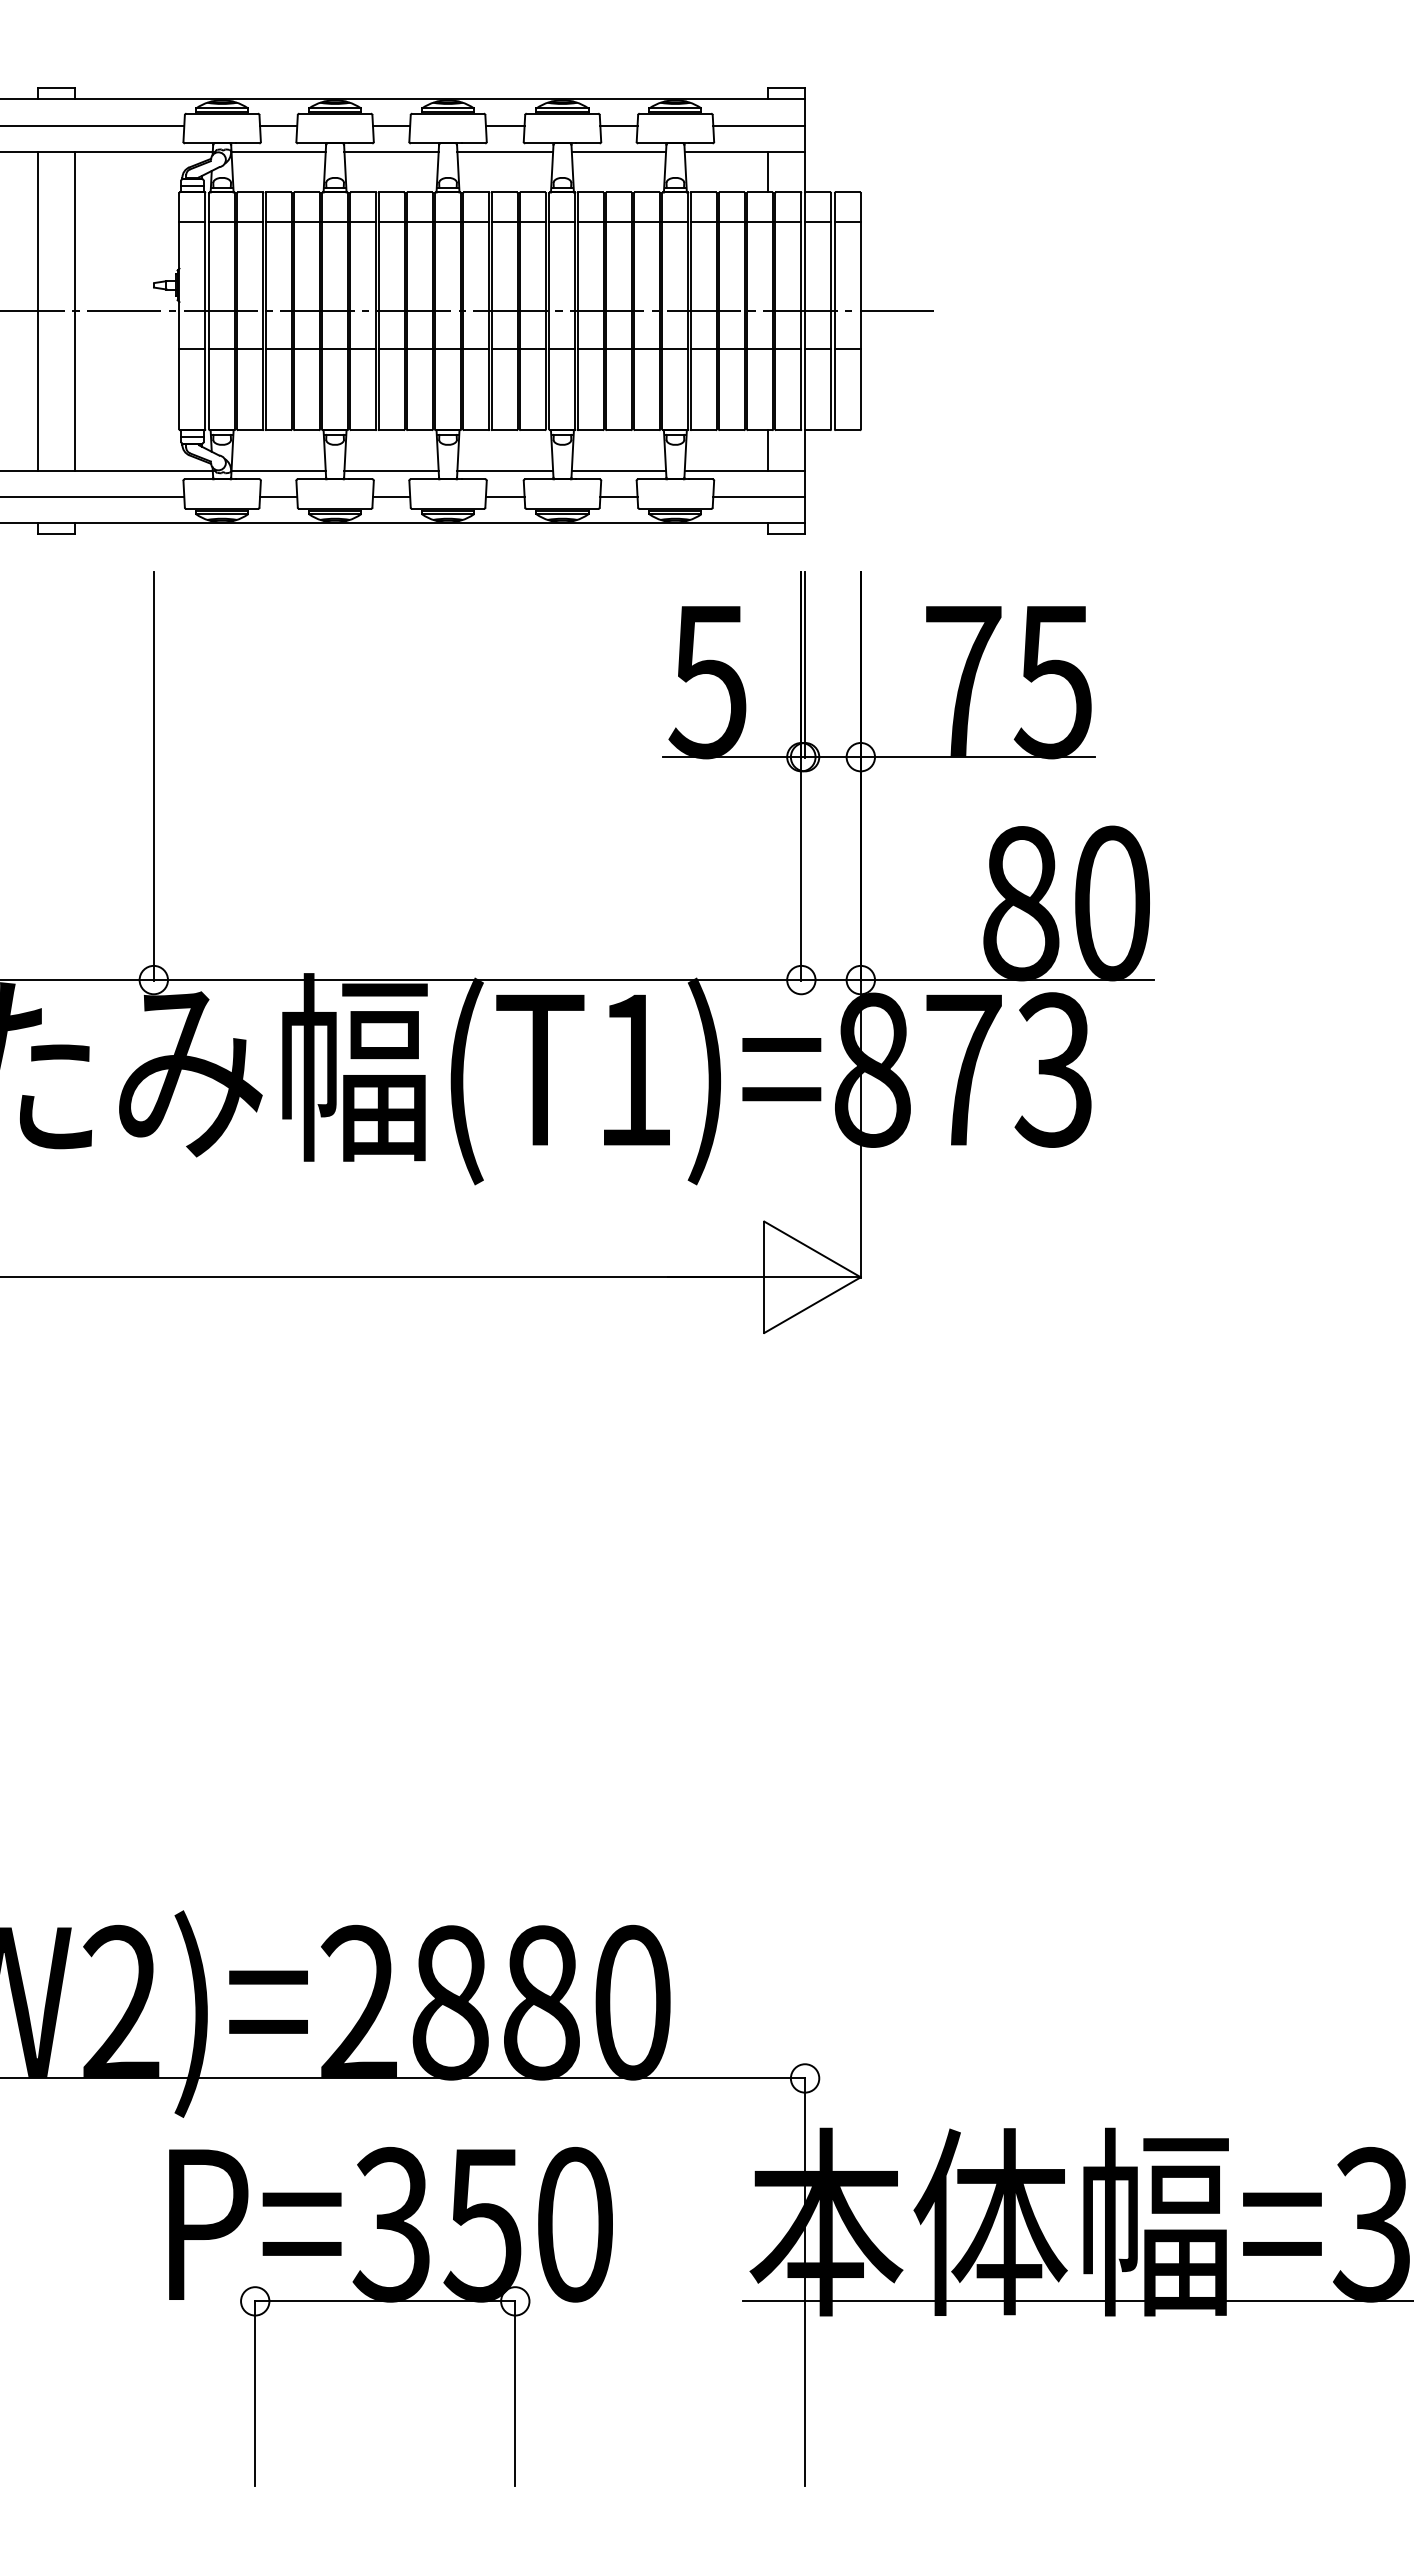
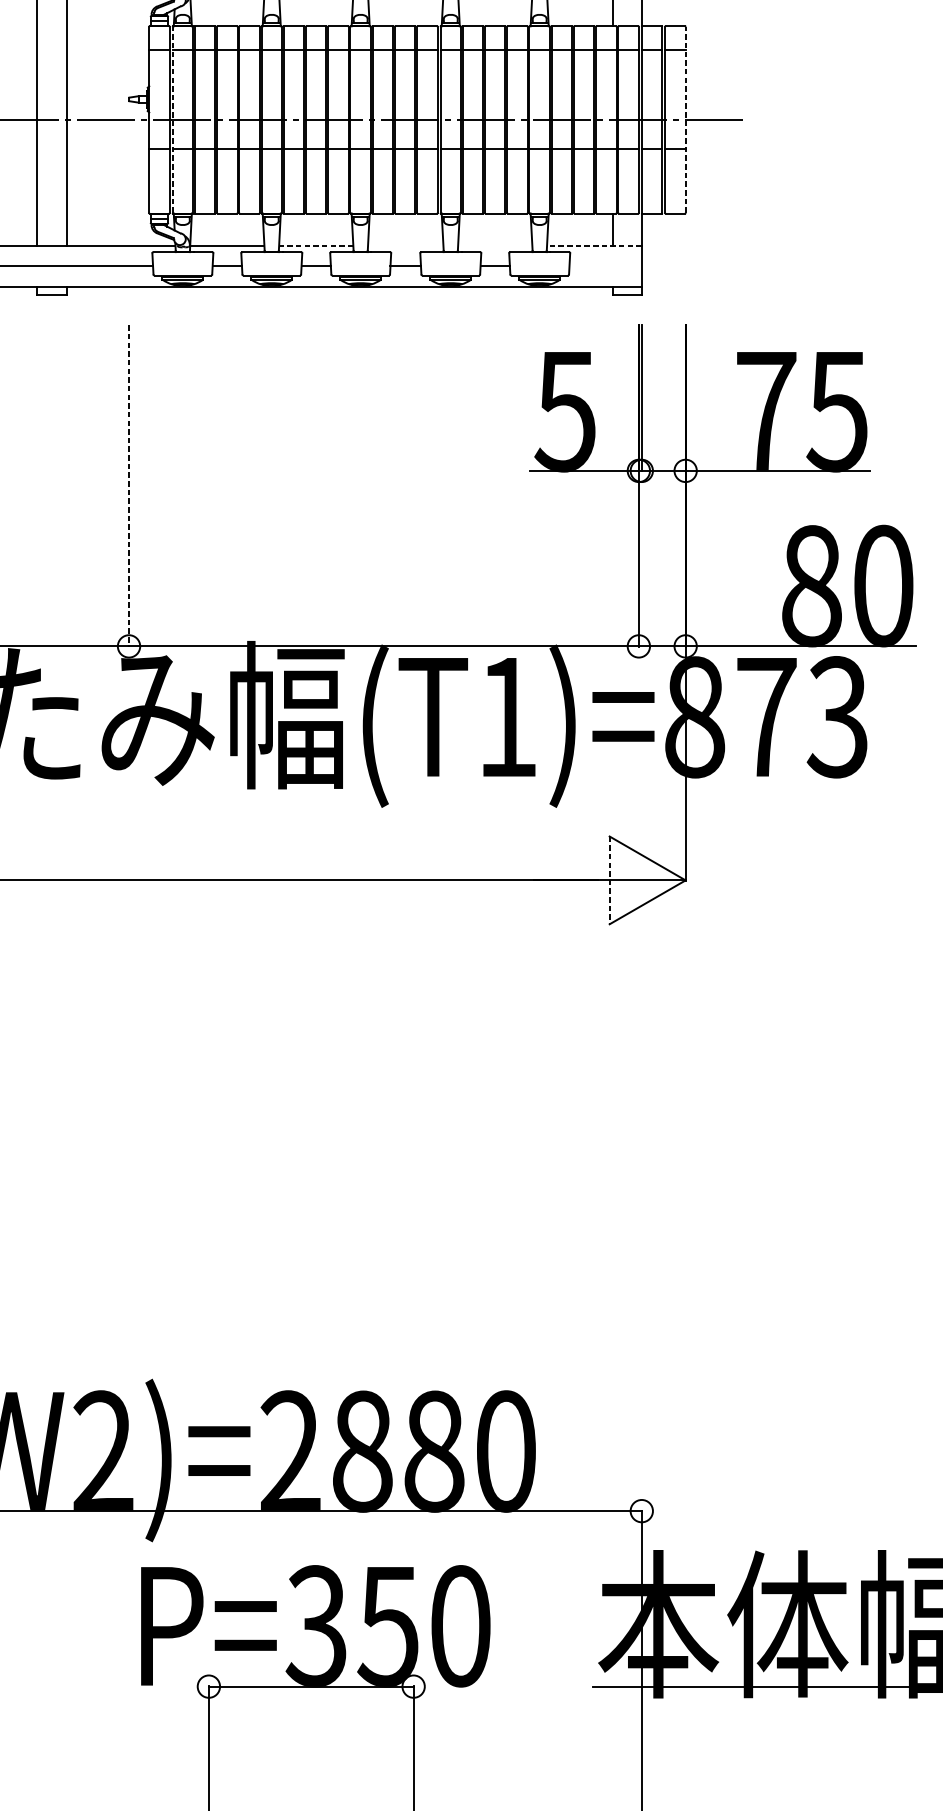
line: (209, 310) -> (172, 119), solid -> dashed
line: (860, 310) -> (685, 119), solid -> dashed
line: (391, 470) -> (316, 245), solid -> dashed
line: (505, 470) -> (405, 245), removed
line: (618, 470) -> (494, 245), removed
line: (744, 470) -> (594, 245), solid -> dashed
line: (759, 497) -> (605, 266), removed
line: (153, 776) -> (128, 486), solid -> dashed
line: (764, 1277) -> (609, 880), solid -> dashed

